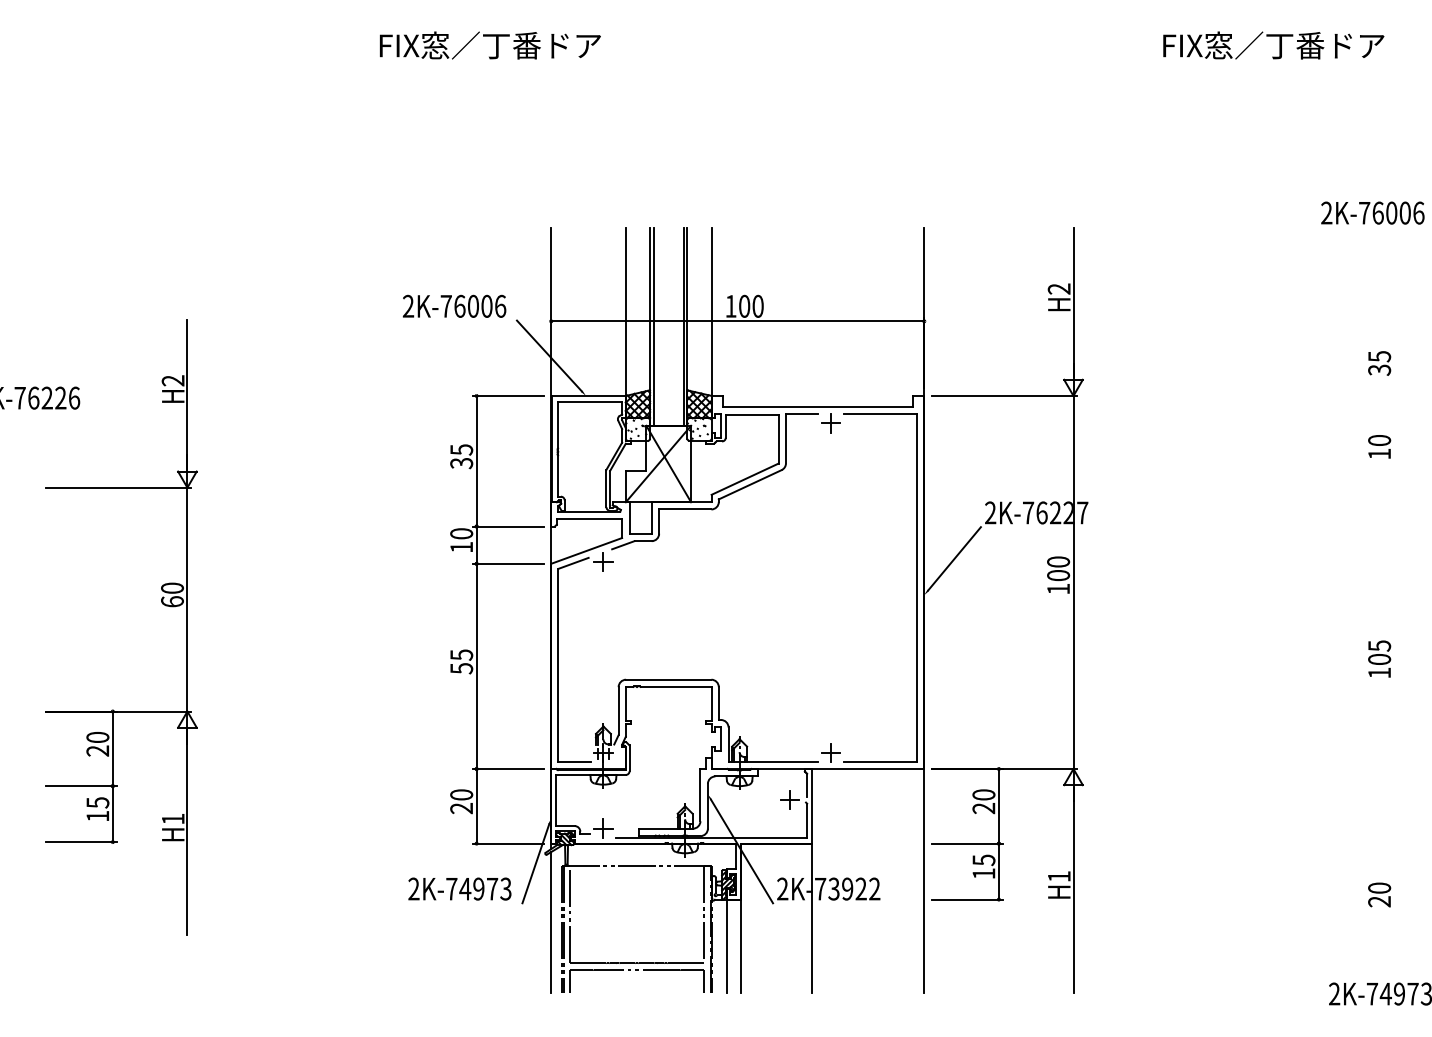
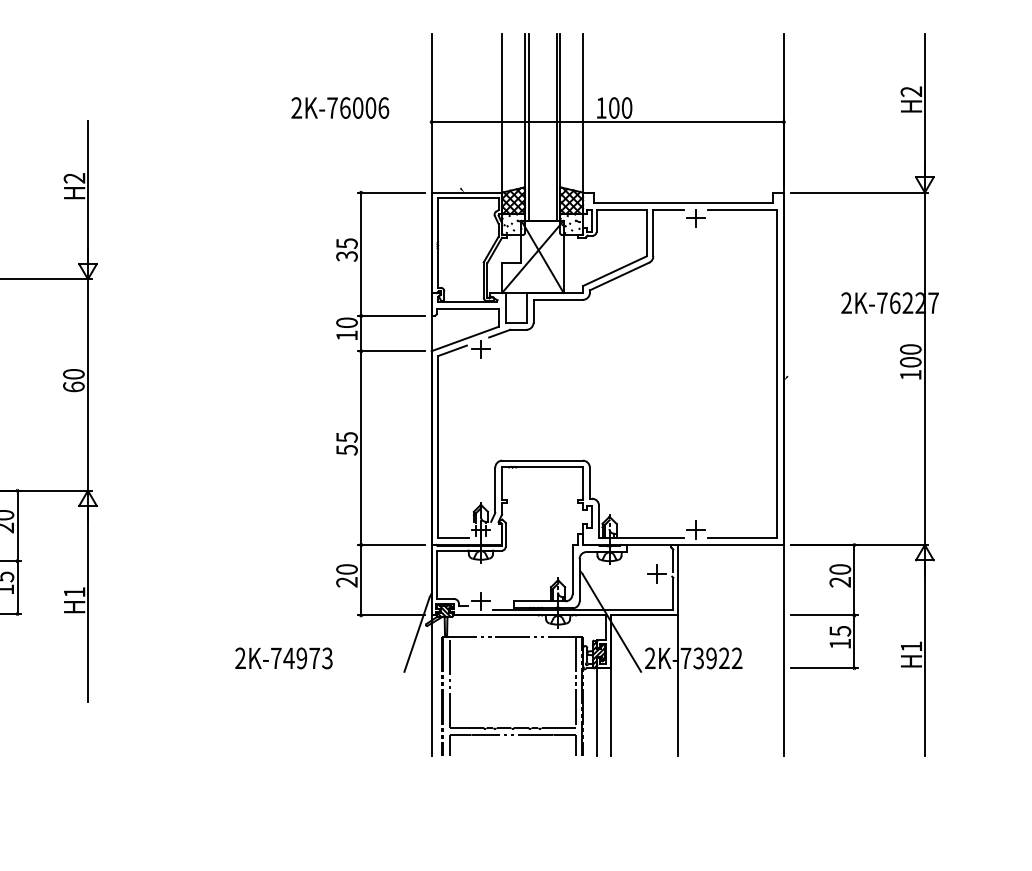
line: (548, 355) -> (429, 154), removed
line: (954, 558) -> (812, 346), removed
text: (459, 888) -> (283, 657), moved

